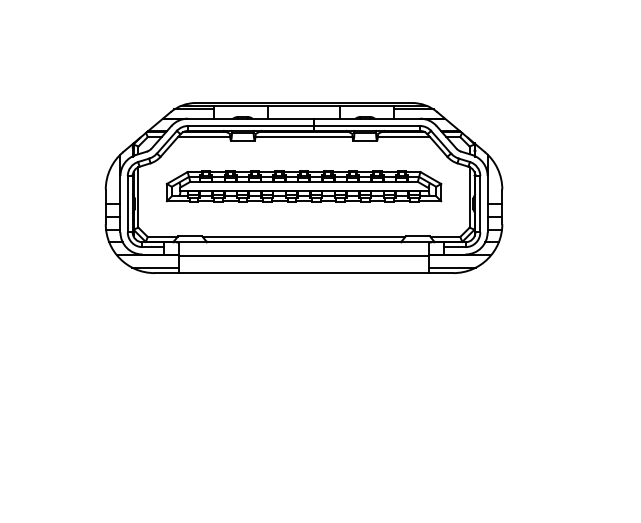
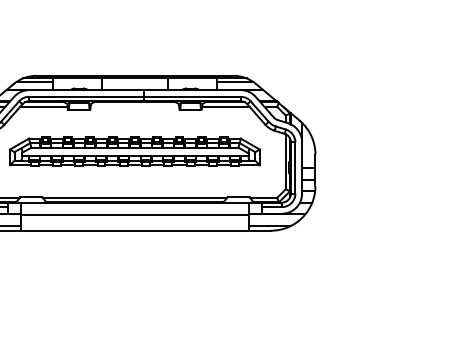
line: (303, 137) -> (134, 107), removed

